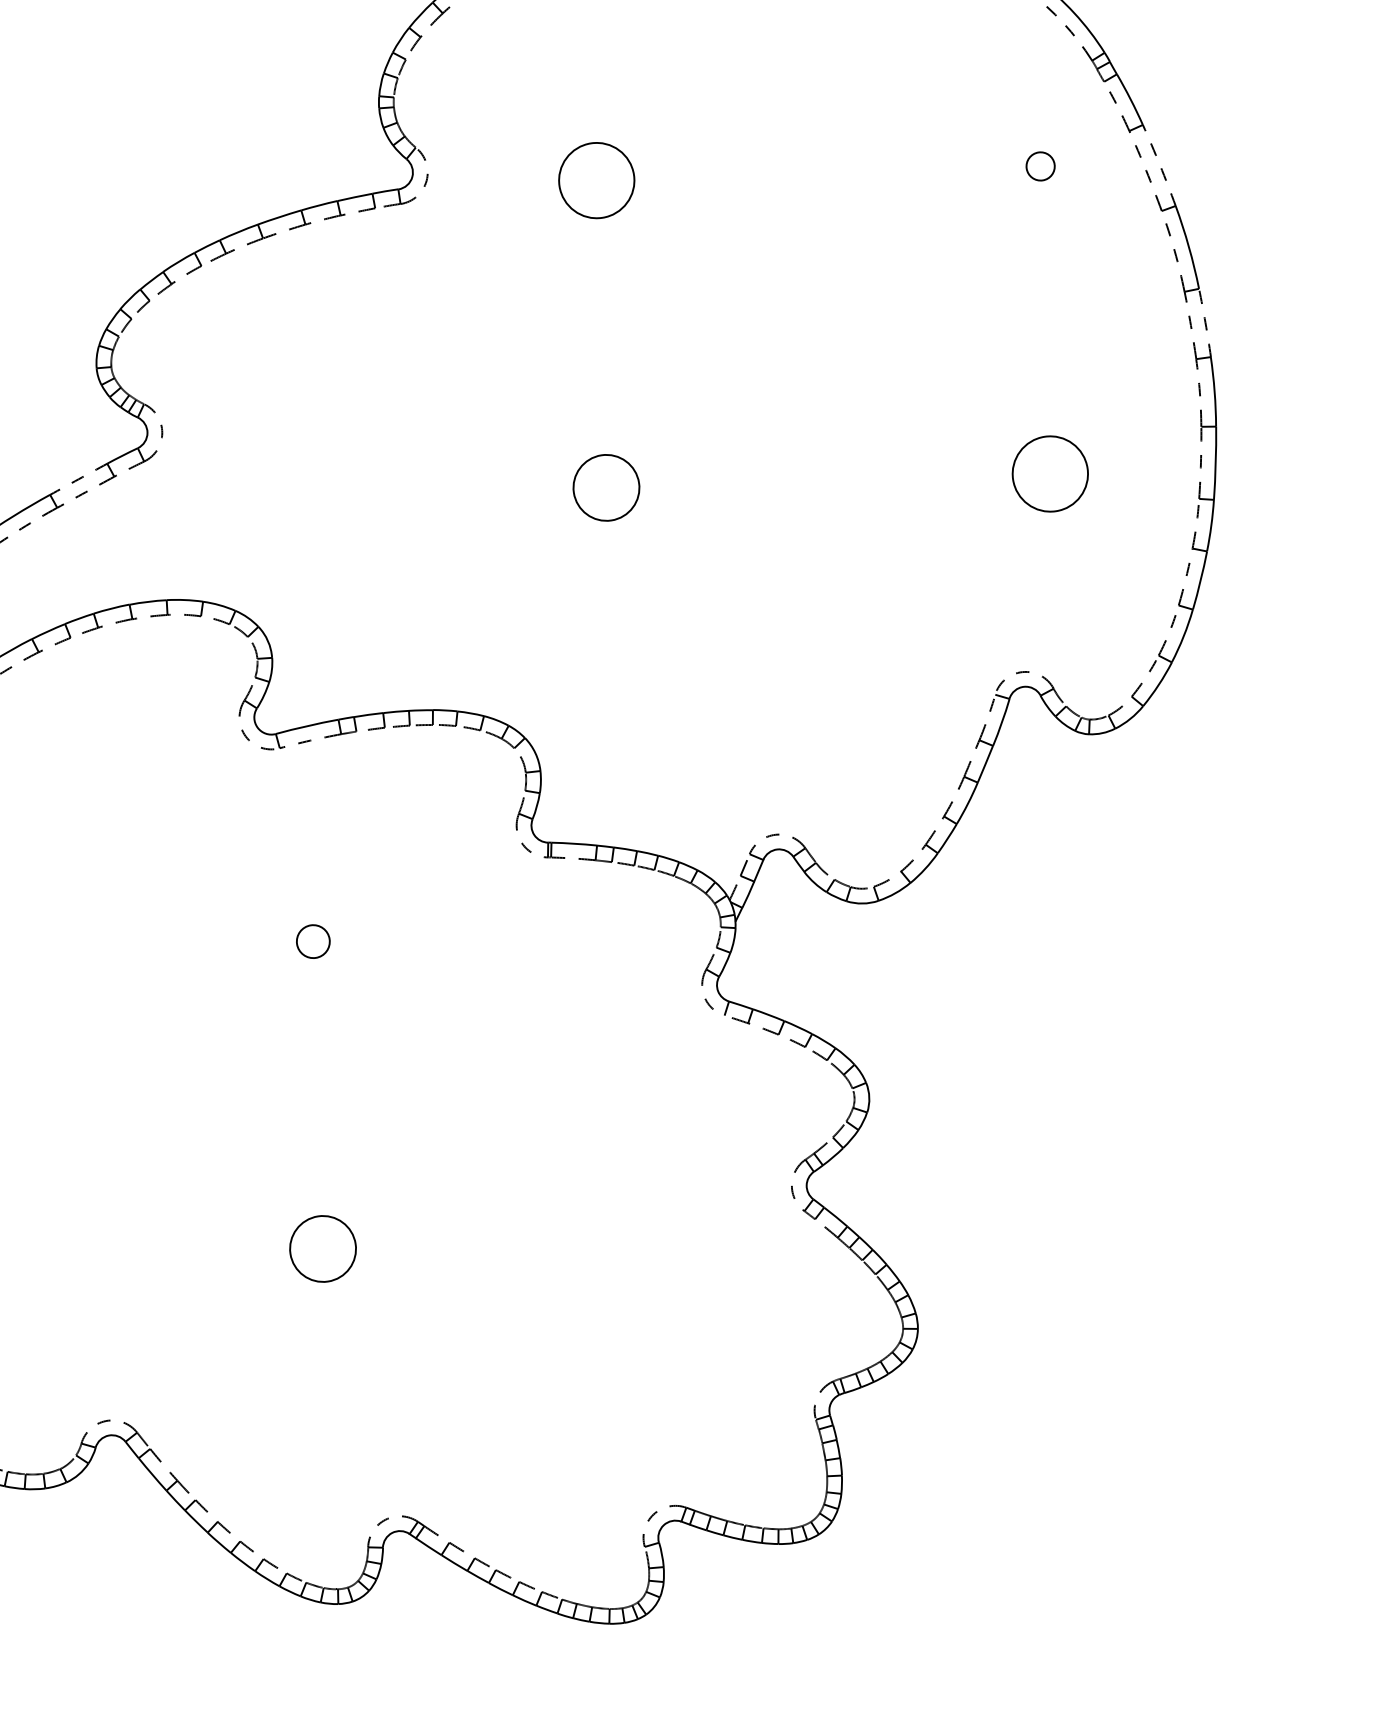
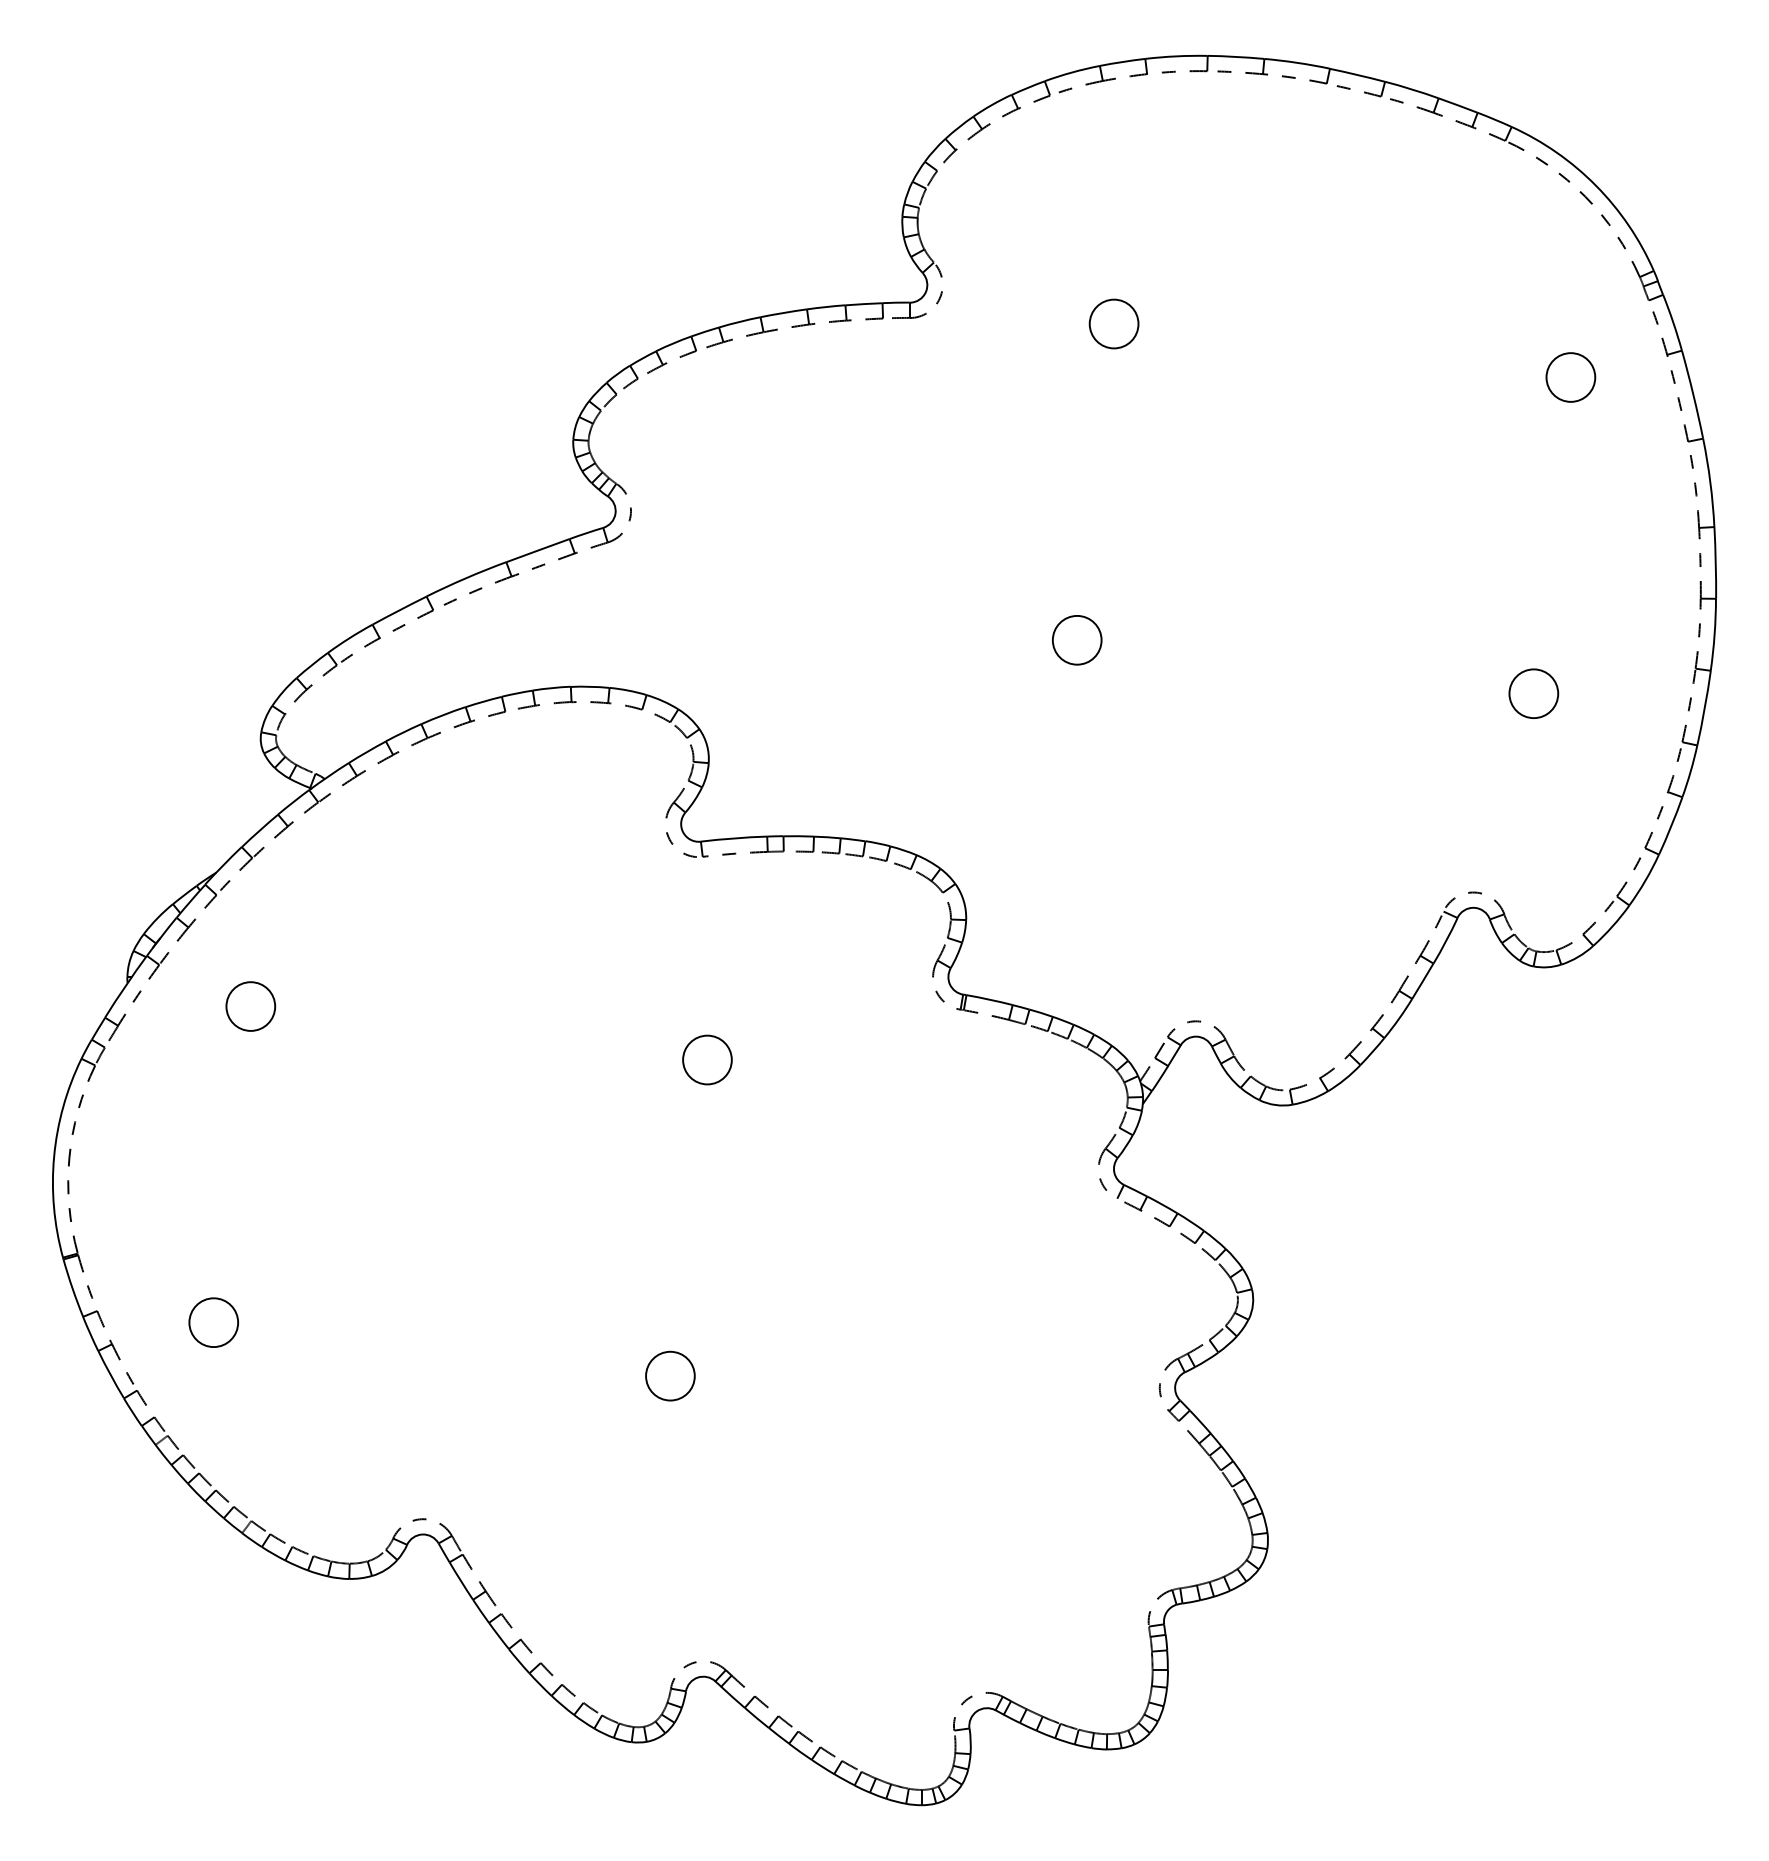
arc: (1160, 165) -> (1693, 394), dashed -> solid
circle: (1040, 166) -> (1570, 377), size x1.67
circle: (596, 180) -> (1113, 323), size x0.62
arc: (1205, 322) -> (1715, 562), dashed -> solid
circle: (1050, 473) -> (1533, 693), size x0.62
arc: (78, 479) -> (537, 550), dashed -> solid
circle: (606, 488) -> (1077, 640), size x0.71
circle: (313, 941) -> (707, 1059), size x1.43
circle: (323, 1248) -> (670, 1375), size x0.71

